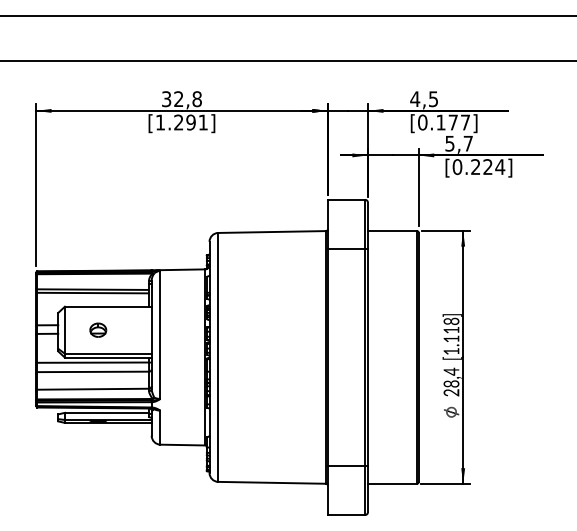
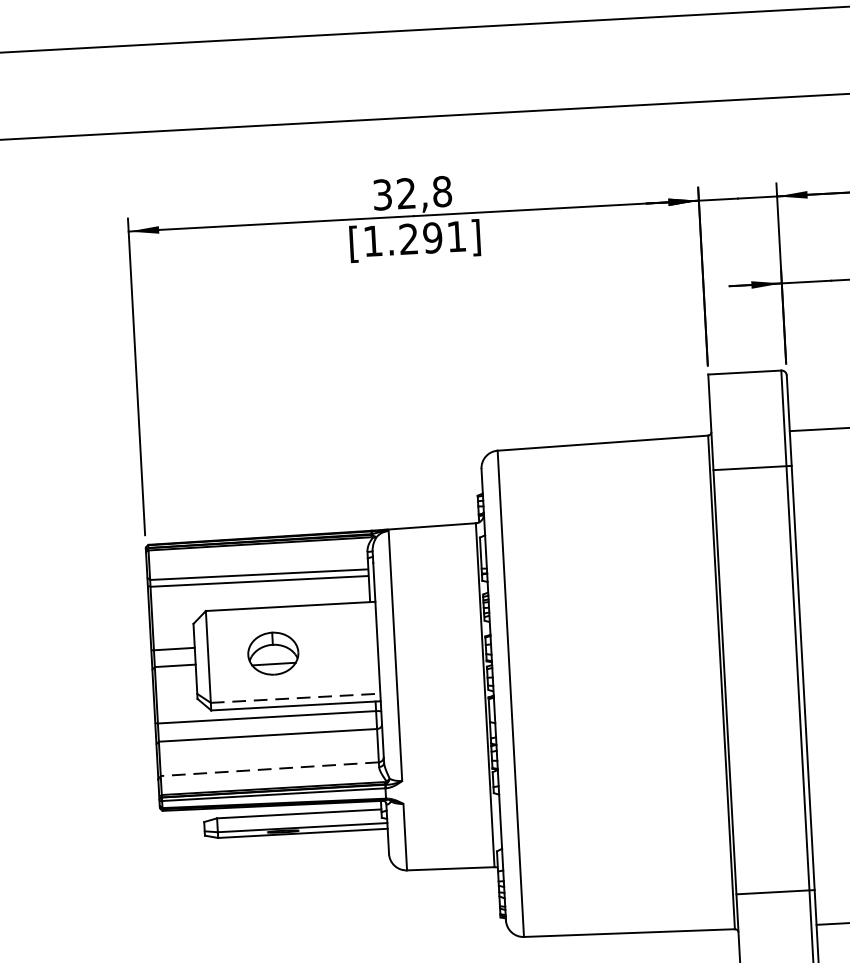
part: (98, 329) -> (273, 651), size x1.6
line: (108, 353) -> (295, 697), solid -> dashed
line: (93, 389) -> (270, 769), solid -> dashed

